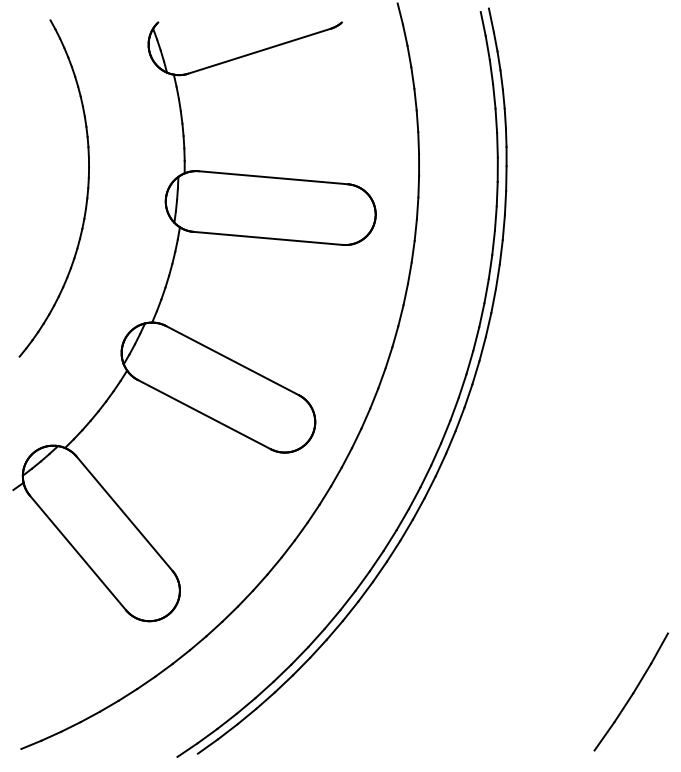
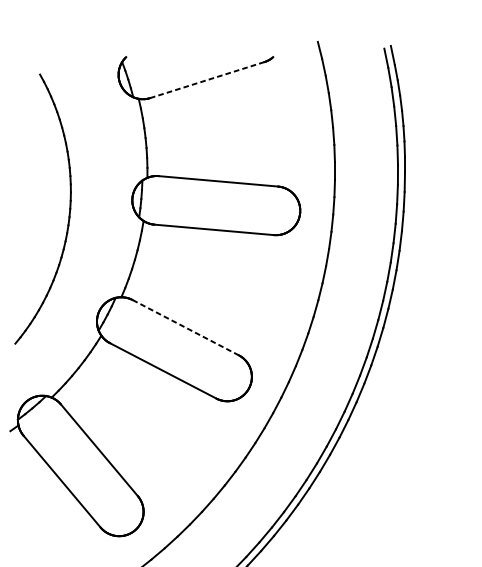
line: (259, 51) -> (207, 80), solid -> dashed
part: (86, 193) -> (68, 213), moved
line: (232, 360) -> (185, 327), solid -> dashed

